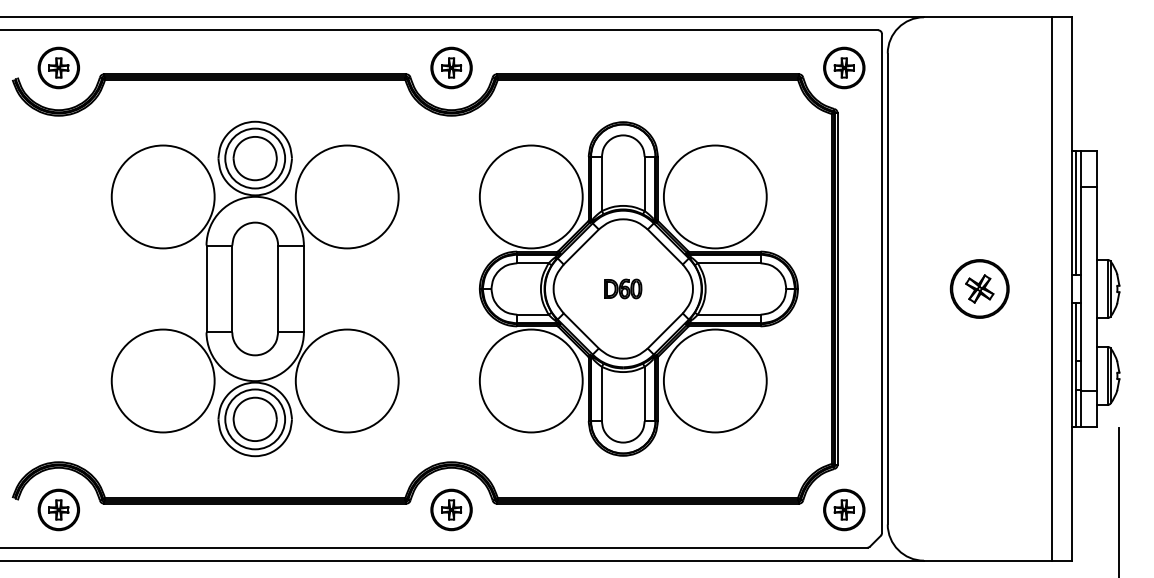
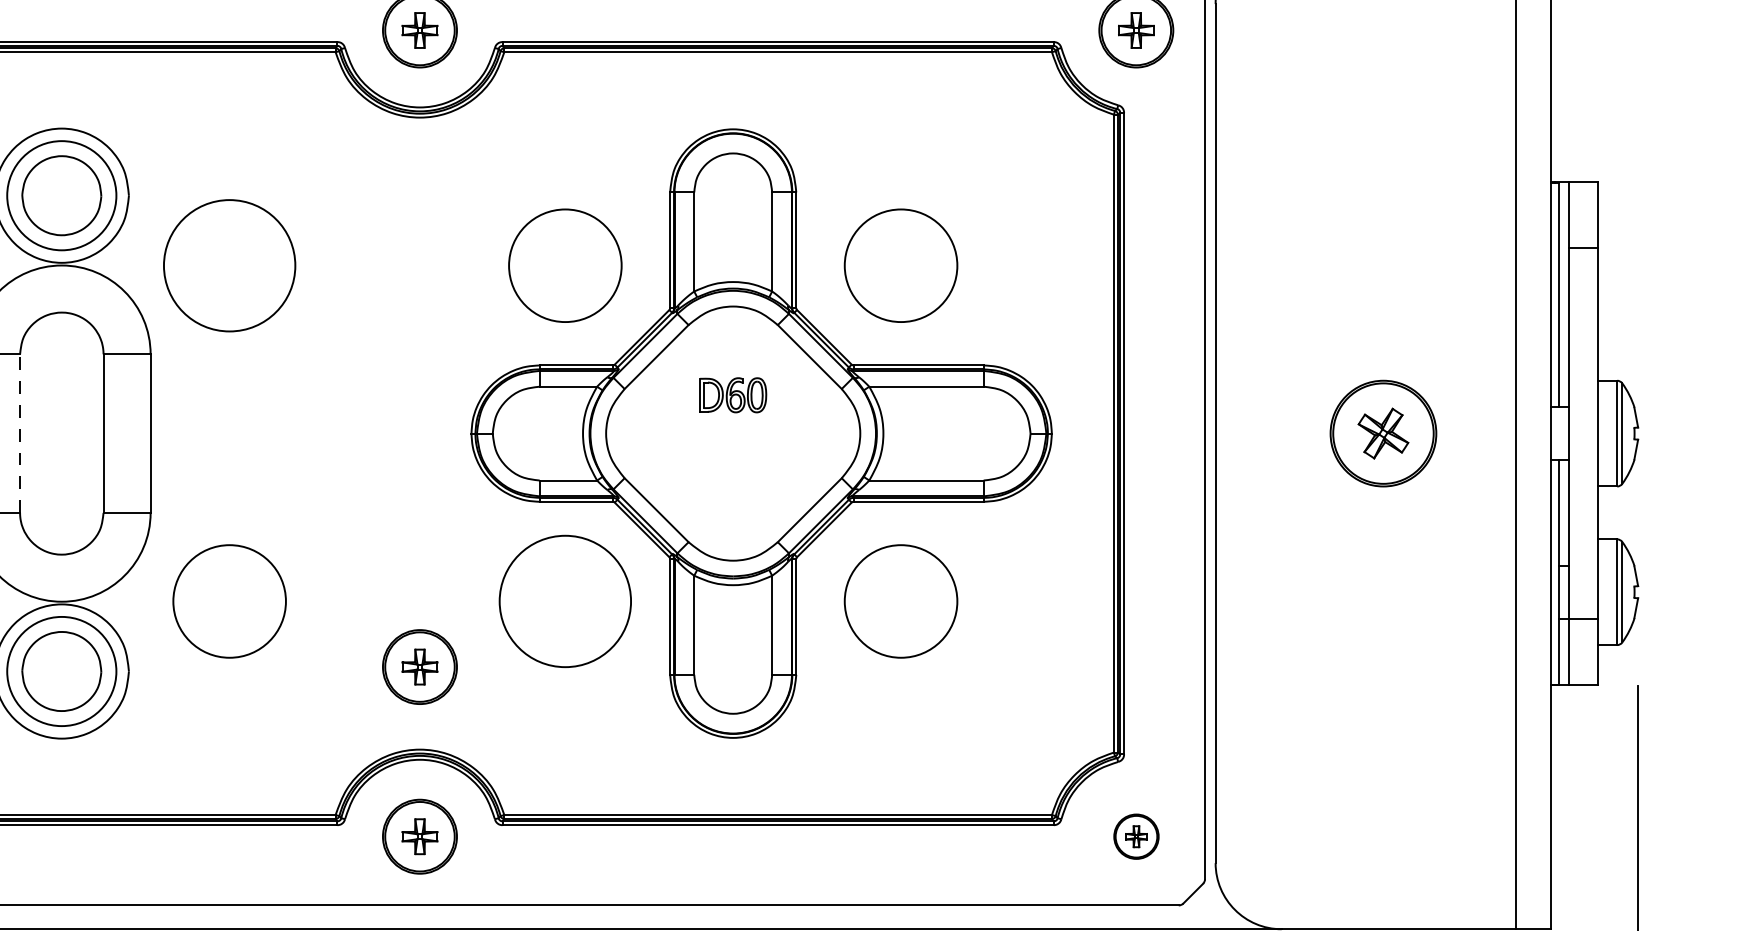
circle: (346, 196) -> (228, 264), size x0.7
circle: (530, 196) -> (563, 264), size x0.6
circle: (714, 196) -> (899, 264), size x0.6
line: (232, 288) -> (20, 432), solid -> dashed
part: (623, 288) -> (733, 394), moved
circle: (346, 380) -> (228, 600), size x0.6
circle: (530, 380) -> (563, 600), size x0.7
circle: (714, 380) -> (899, 600), size x0.6
part: (451, 416) -> (419, 666), added
part: (844, 509) -> (1136, 835), size x0.6

